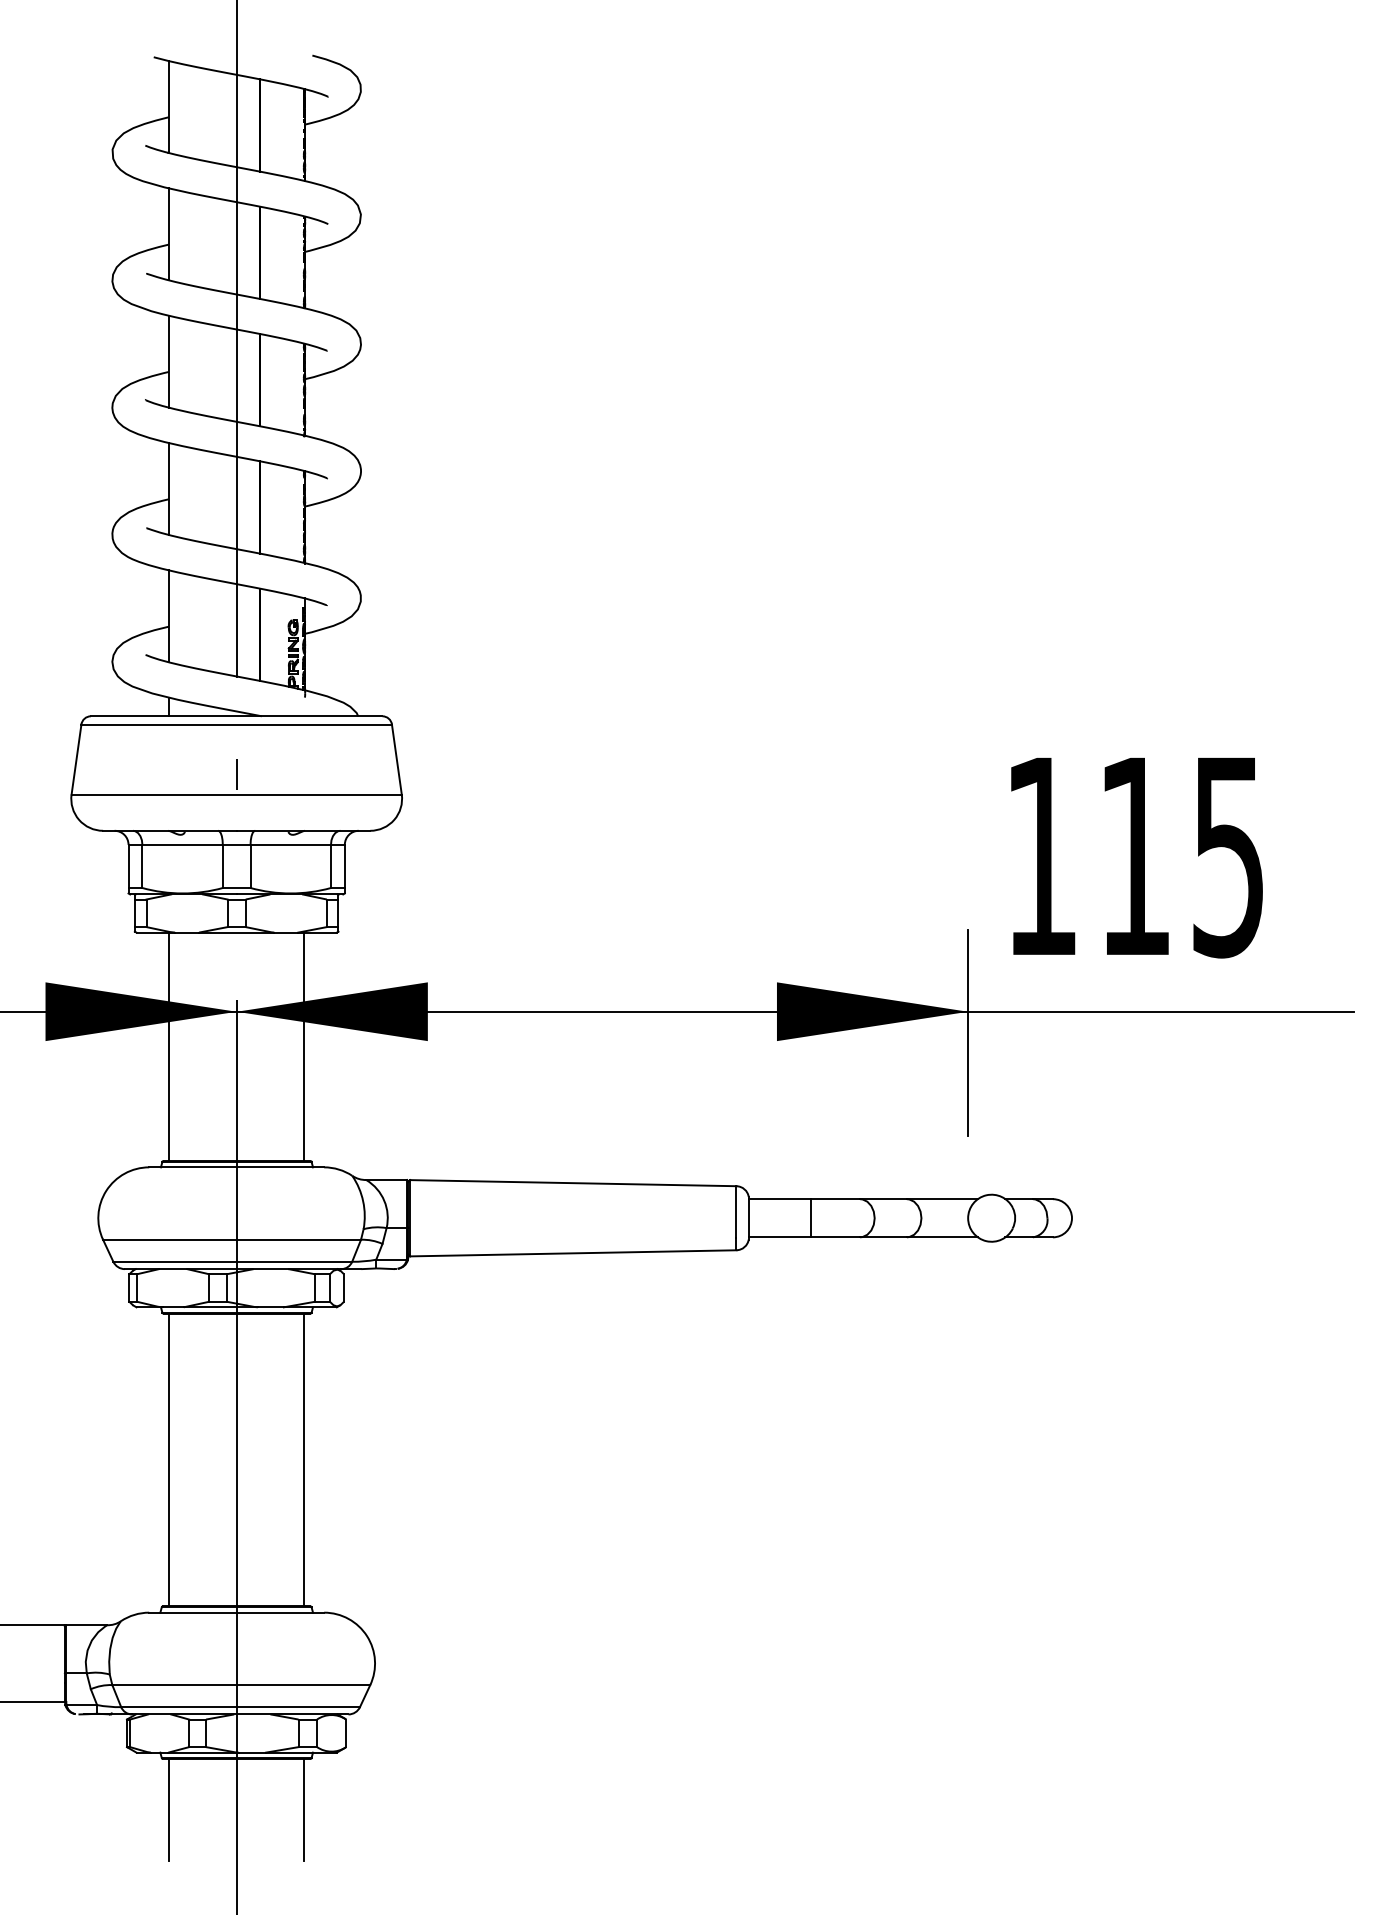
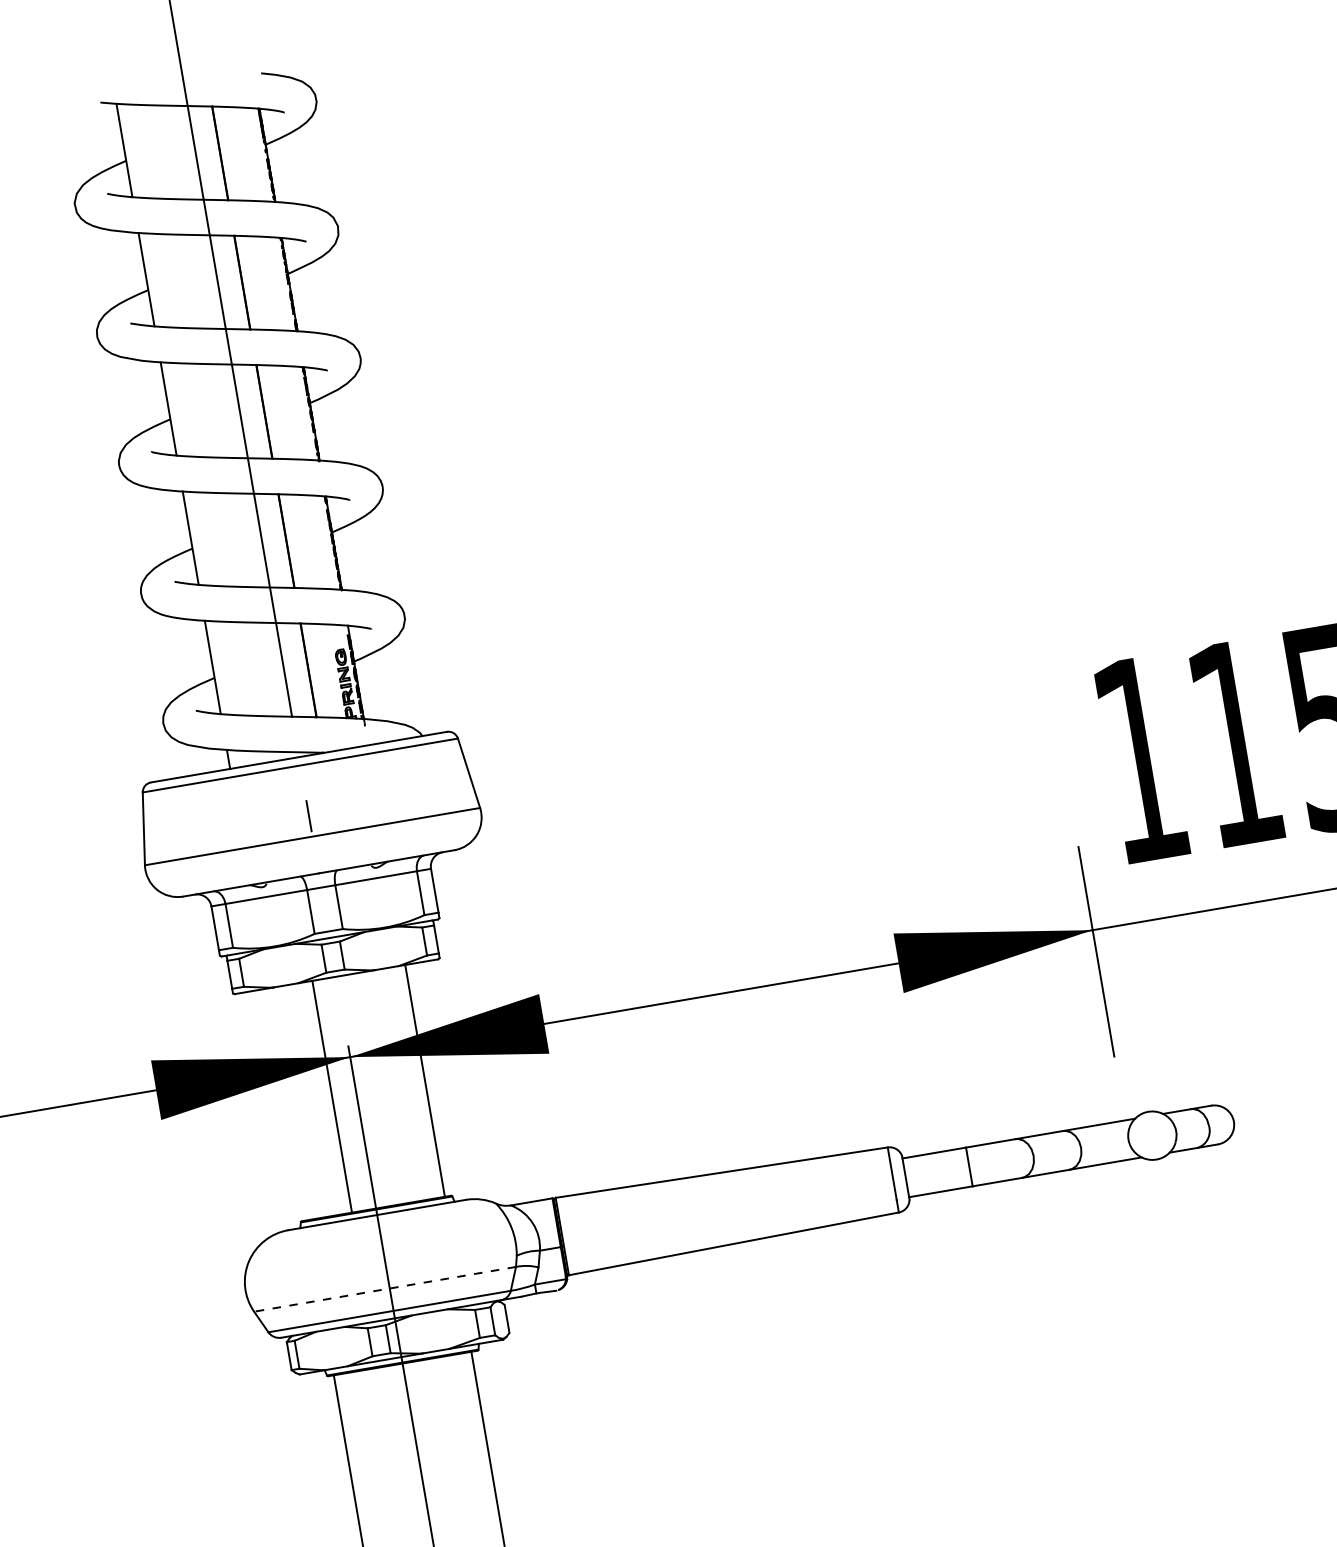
line: (168, 1046) -> (331, 1096), moved
line: (232, 1239) -> (385, 1288), solid -> dashed

